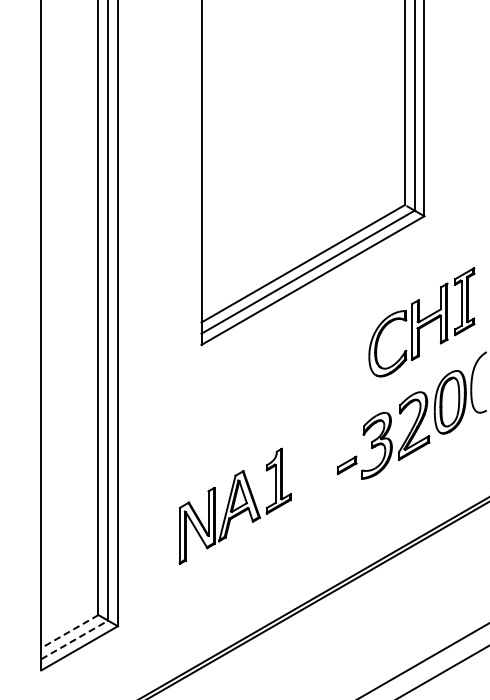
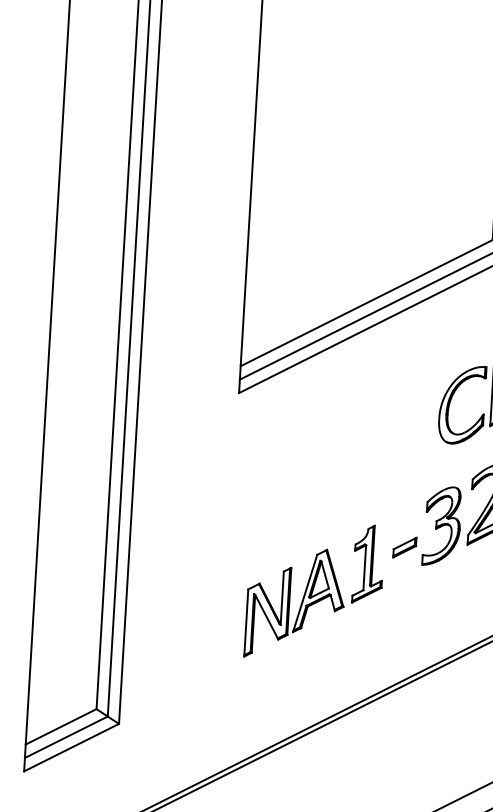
part: (234, 505) -> (313, 590), moved
line: (69, 631) -> (60, 726), dashed -> solid
line: (74, 639) -> (66, 736), dashed -> solid

